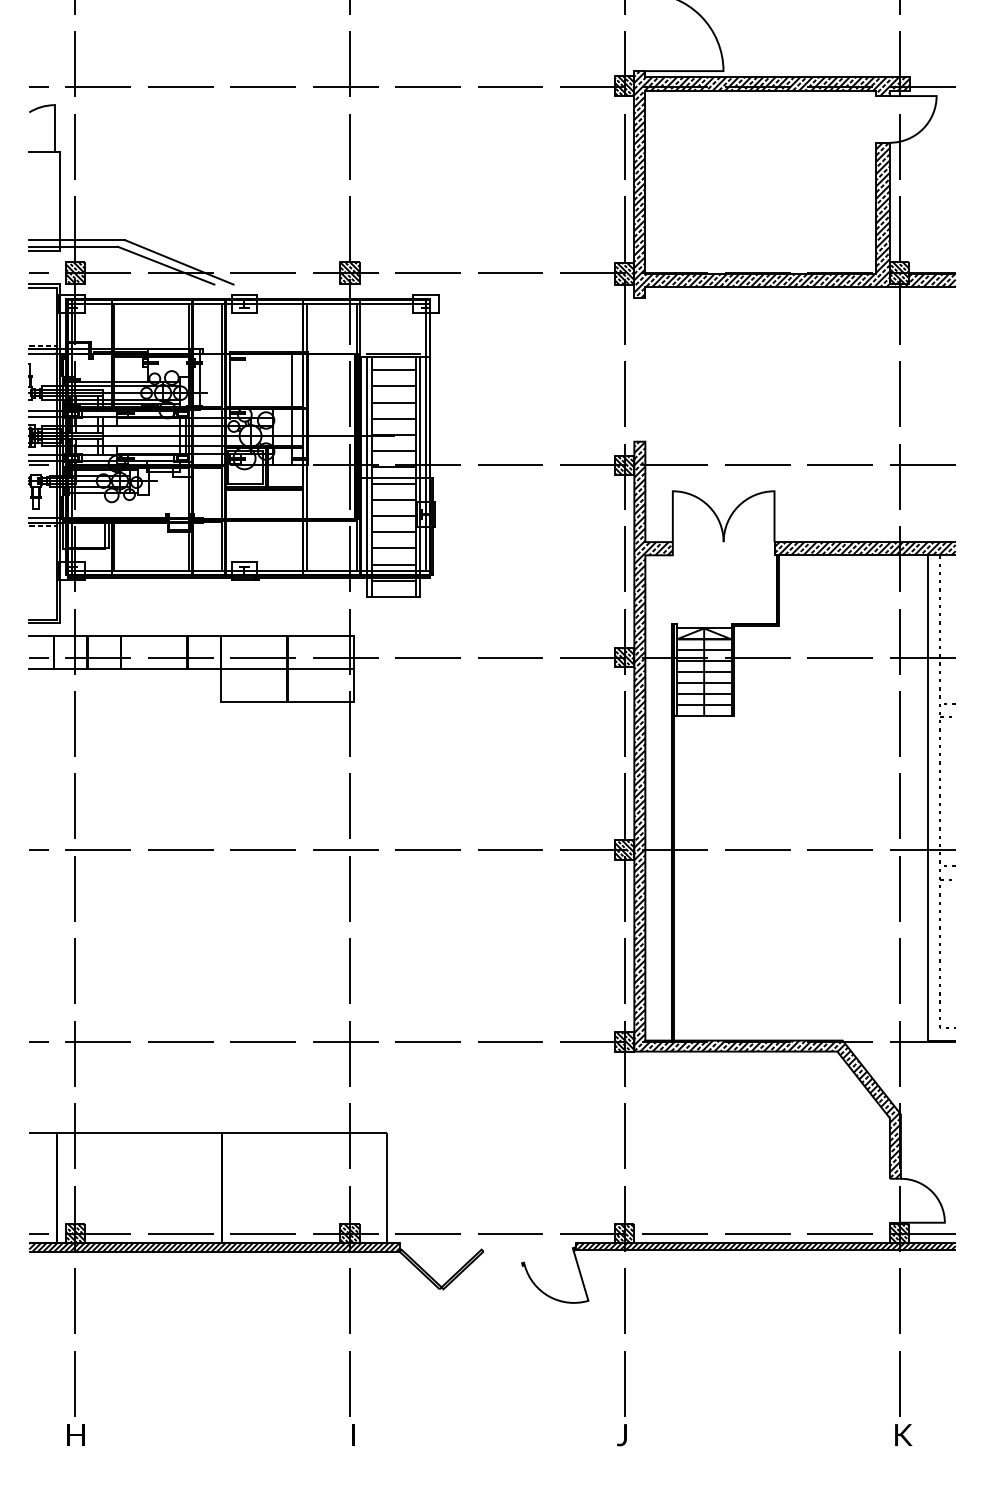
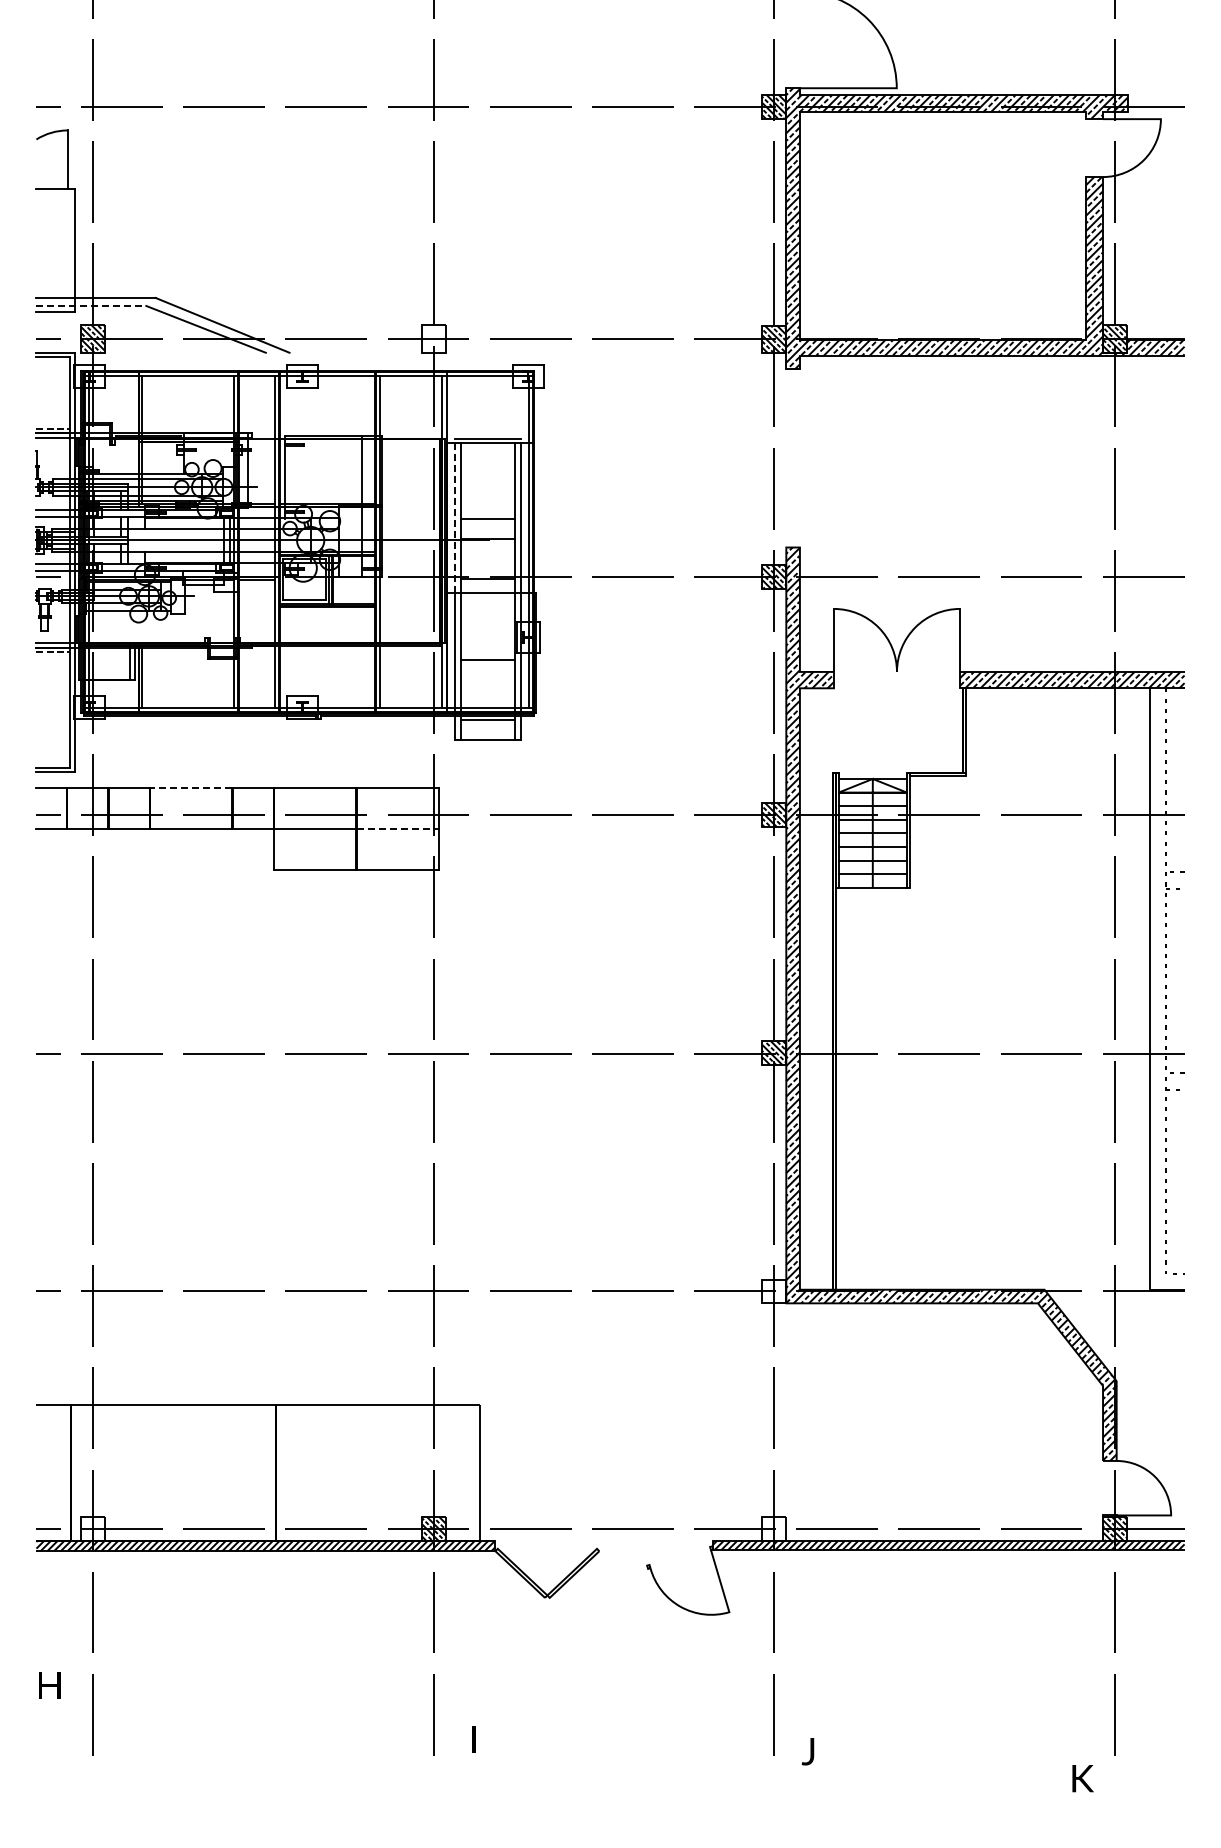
line: (73, 246) -> (91, 305), solid -> dashed
hatch: (349, 273) -> (433, 338), removed
line: (393, 369) -> (487, 458), removed
line: (393, 386) -> (487, 478), removed
line: (393, 402) -> (487, 498), removed
line: (367, 417) -> (455, 517), solid -> dashed
line: (393, 451) -> (487, 559), removed
line: (393, 483) -> (487, 599), removed
line: (393, 499) -> (487, 619), removed
line: (393, 515) -> (487, 639), removed
line: (393, 548) -> (487, 679), removed
line: (393, 564) -> (487, 699), removed
line: (154, 636) -> (191, 788), solid -> dashed
line: (320, 668) -> (397, 828), solid -> dashed
hatch: (624, 1042) -> (774, 1291), removed
hatch: (75, 1234) -> (93, 1529), removed
hatch: (624, 1234) -> (774, 1529), removed
text: (76, 1434) -> (49, 1685), moved
text: (352, 1434) -> (473, 1739), moved
text: (621, 1434) -> (807, 1751), moved
text: (903, 1434) -> (1082, 1778), moved

